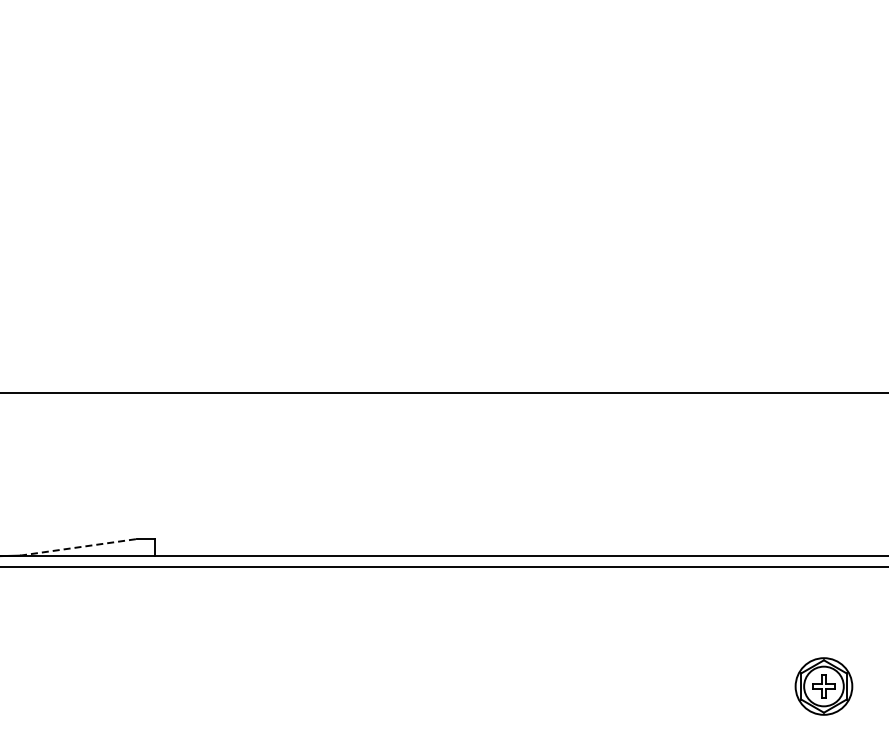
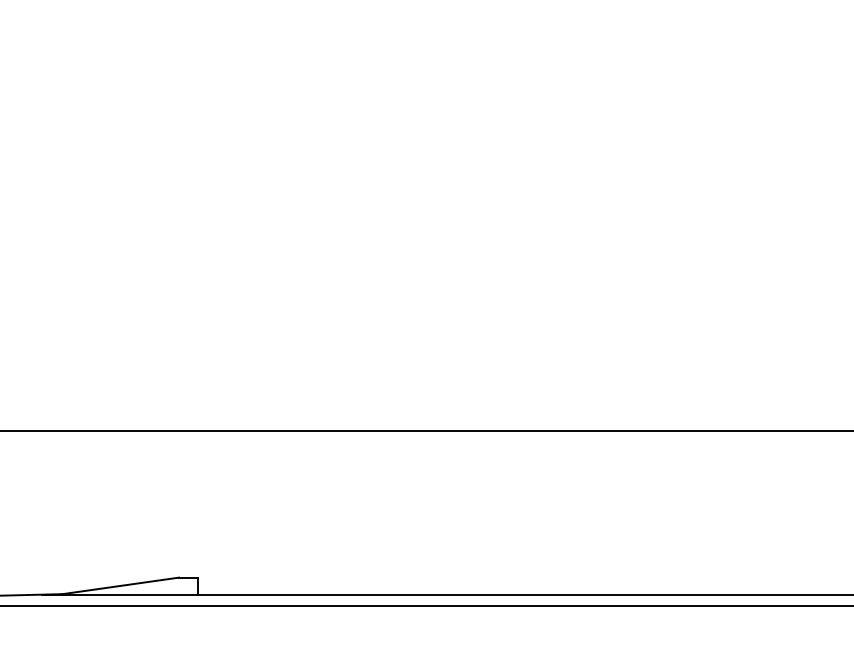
line: (78, 547) -> (121, 586), dashed -> solid

